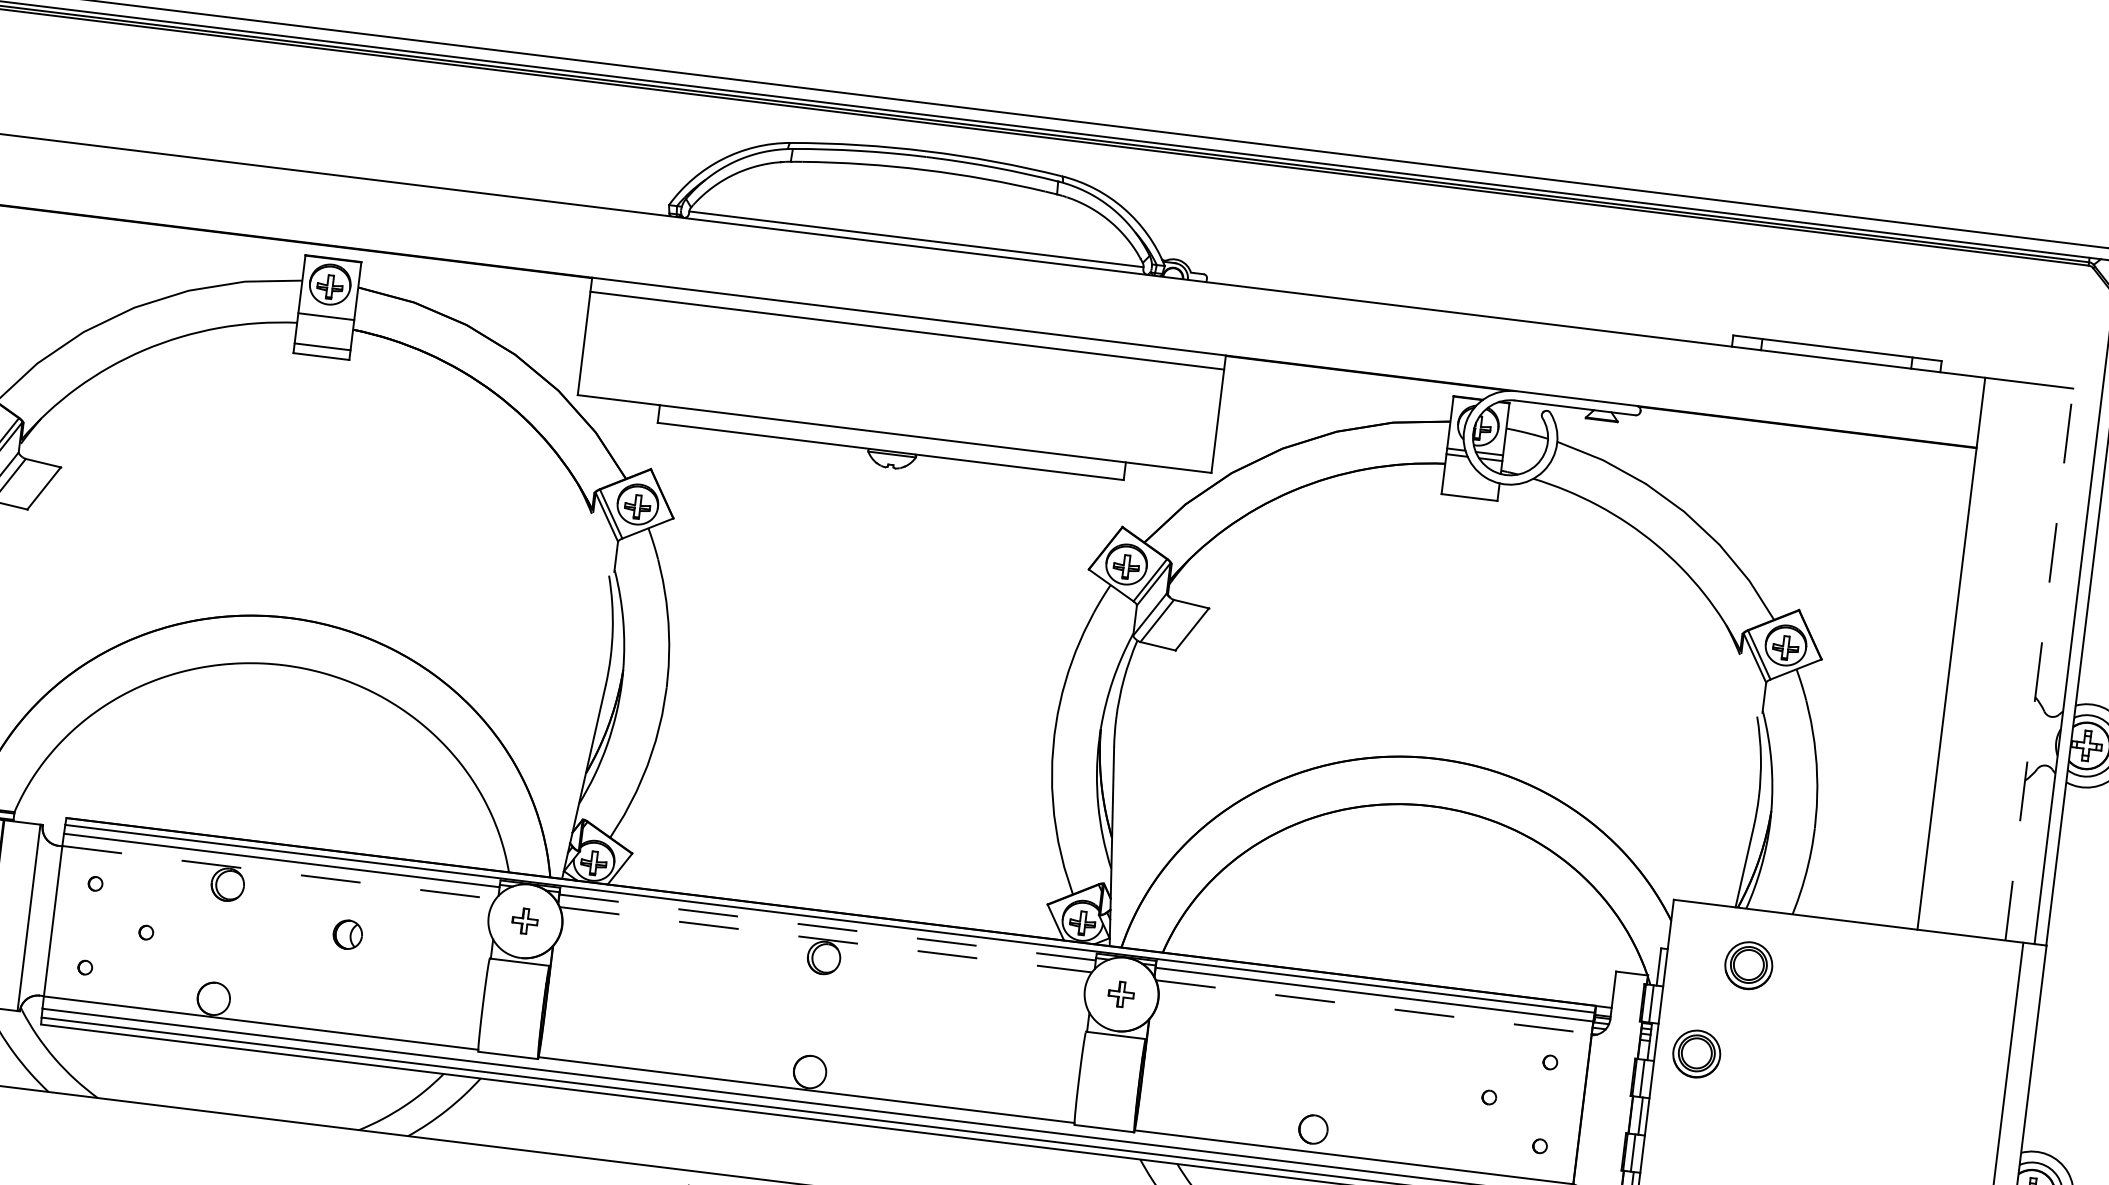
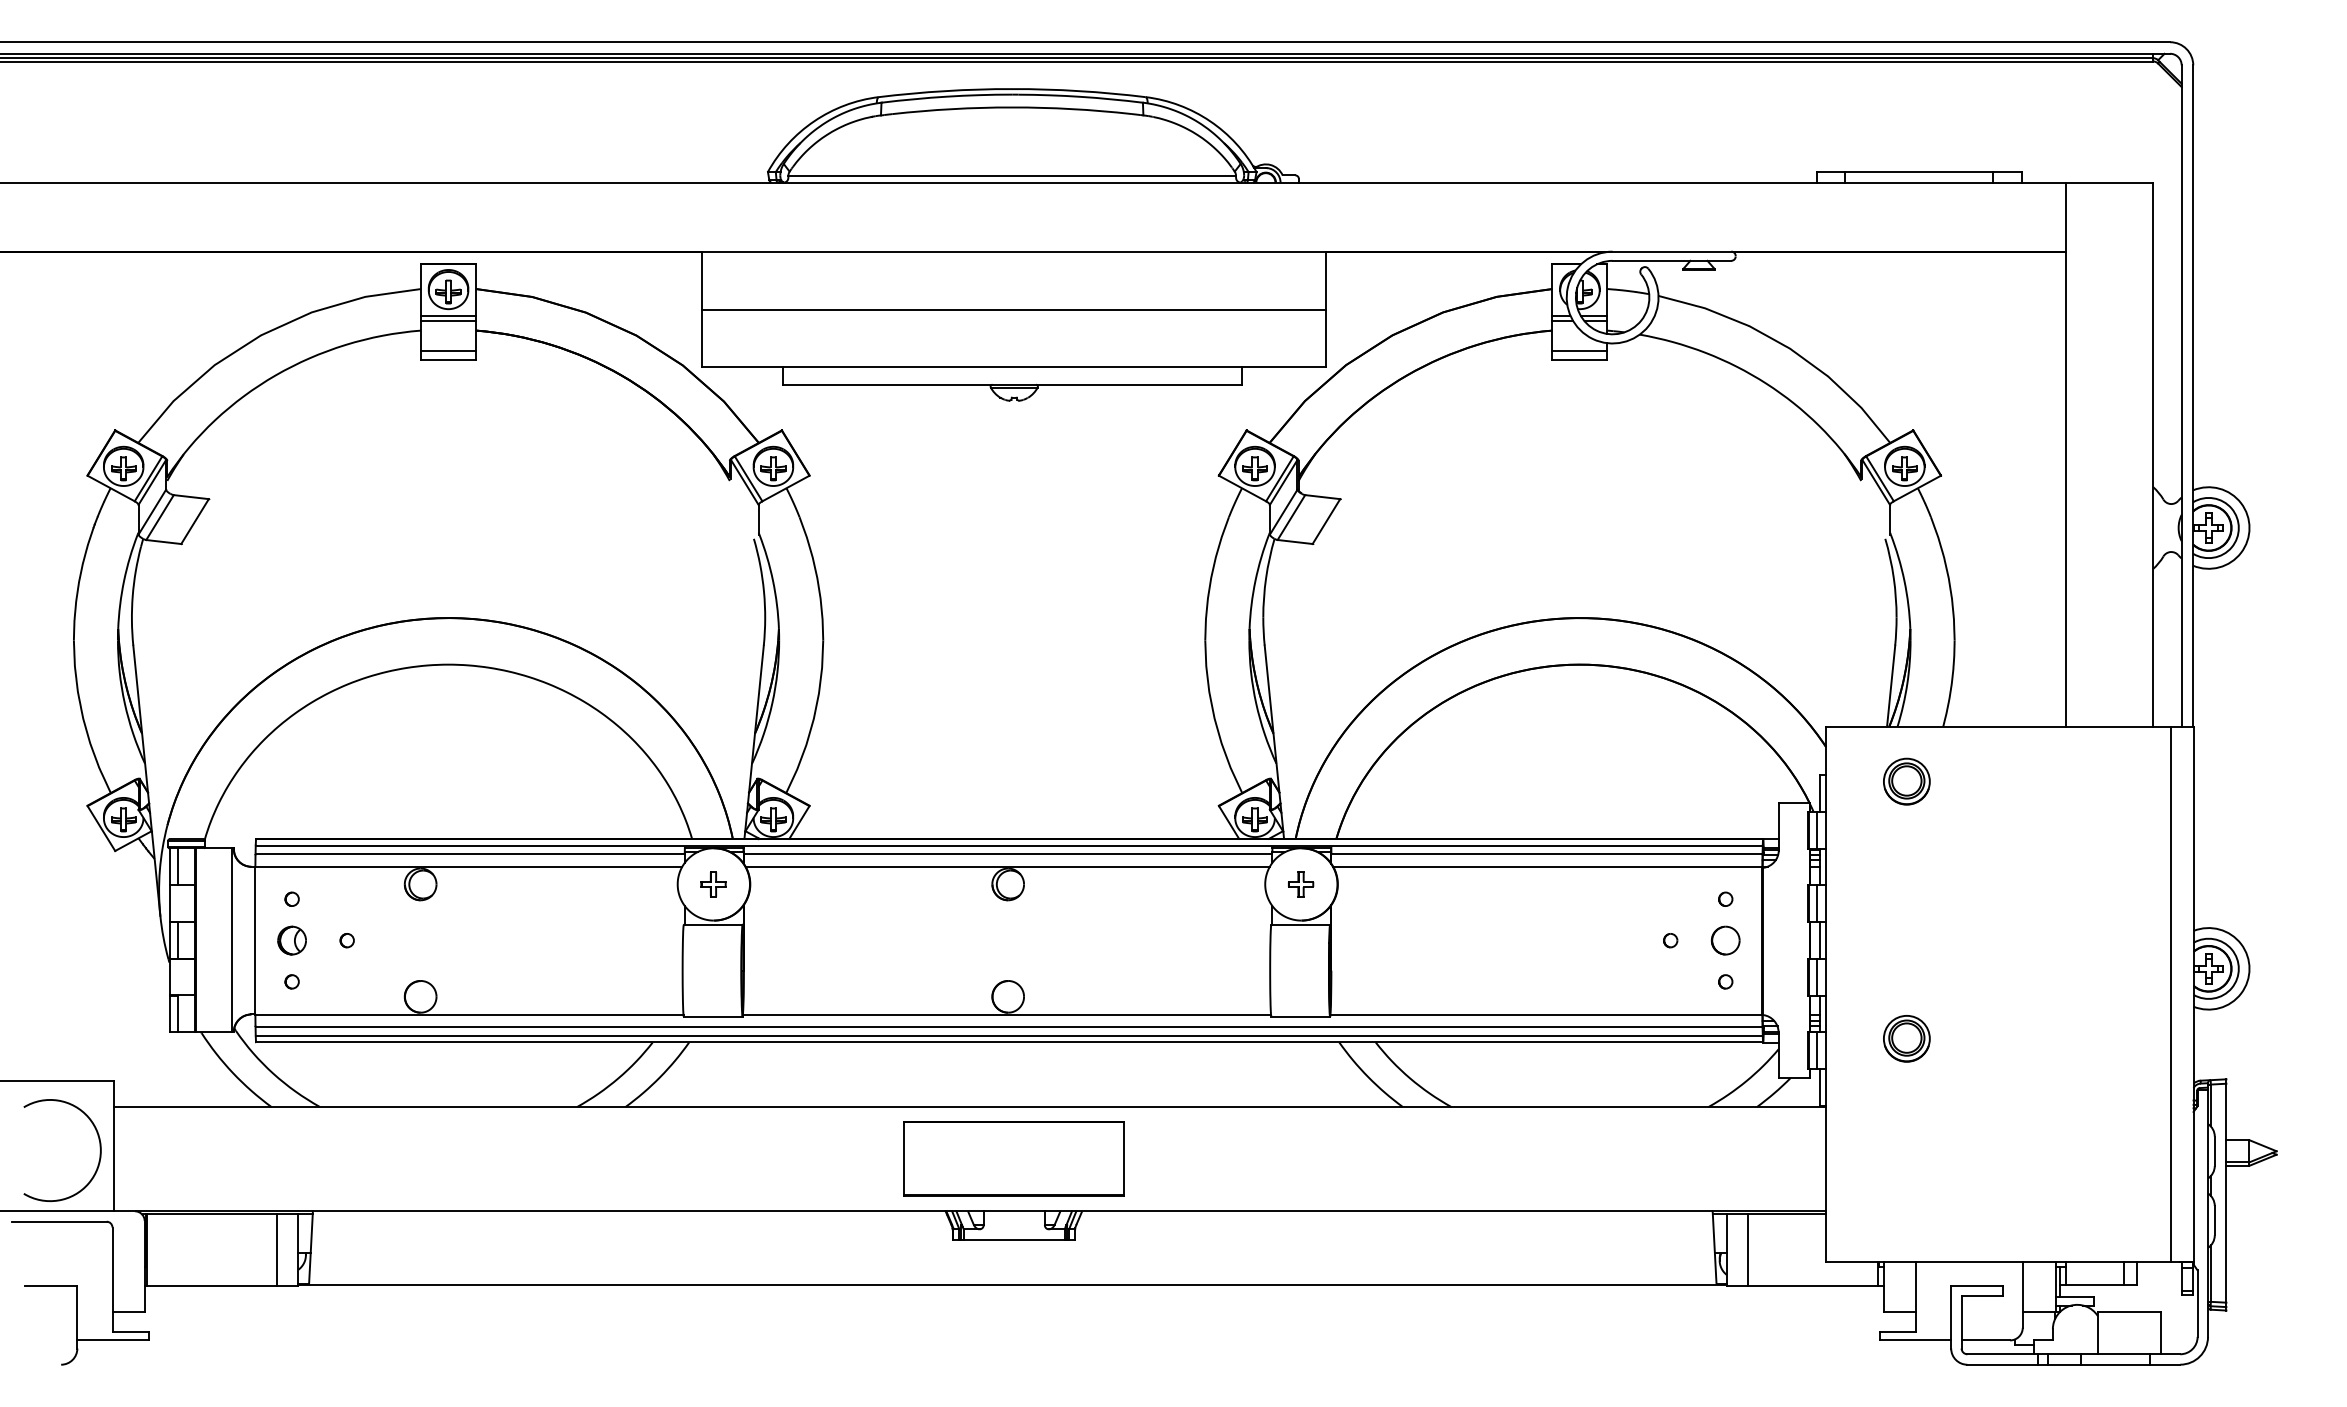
line: (326, 310) -> (448, 315), added
line: (907, 330) -> (1014, 309), moved
line: (1470, 487) -> (1579, 350), added
line: (2039, 664) -> (2153, 454), dashed -> solid
line: (278, 872) -> (468, 866), dashed -> solid
line: (827, 927) -> (1007, 854), dashed -> solid
part: (347, 934) -> (291, 940), moved
line: (826, 939) -> (1008, 866), dashed -> solid
line: (1373, 1006) -> (1547, 866), dashed -> solid
part: (1696, 1053) -> (1866, 873), removed
part: (1313, 1129) -> (1725, 940), moved

